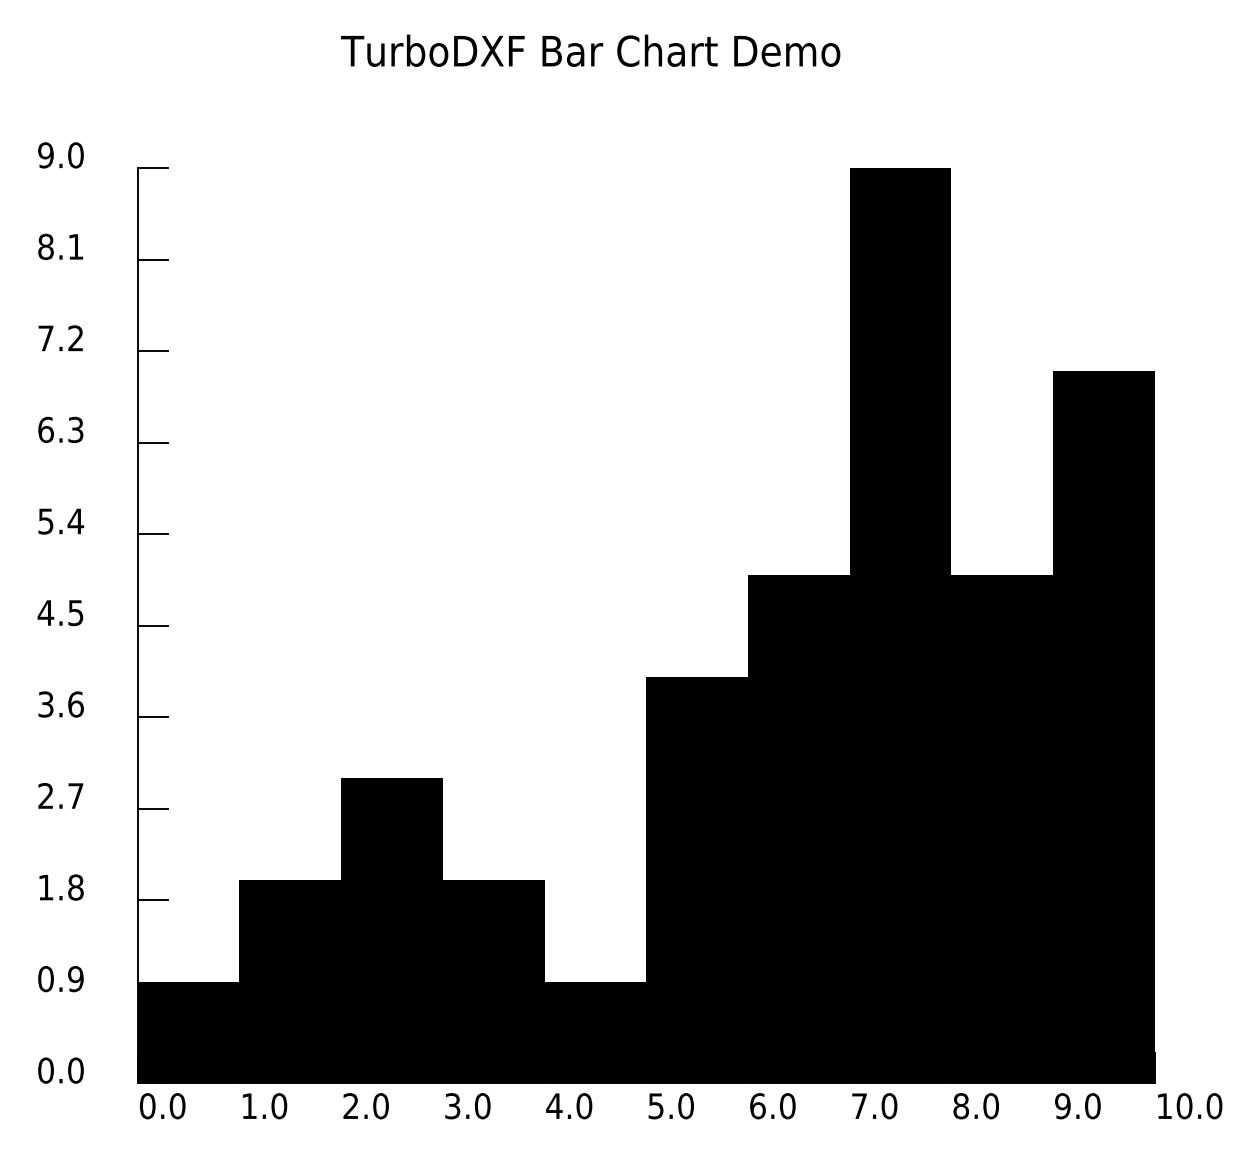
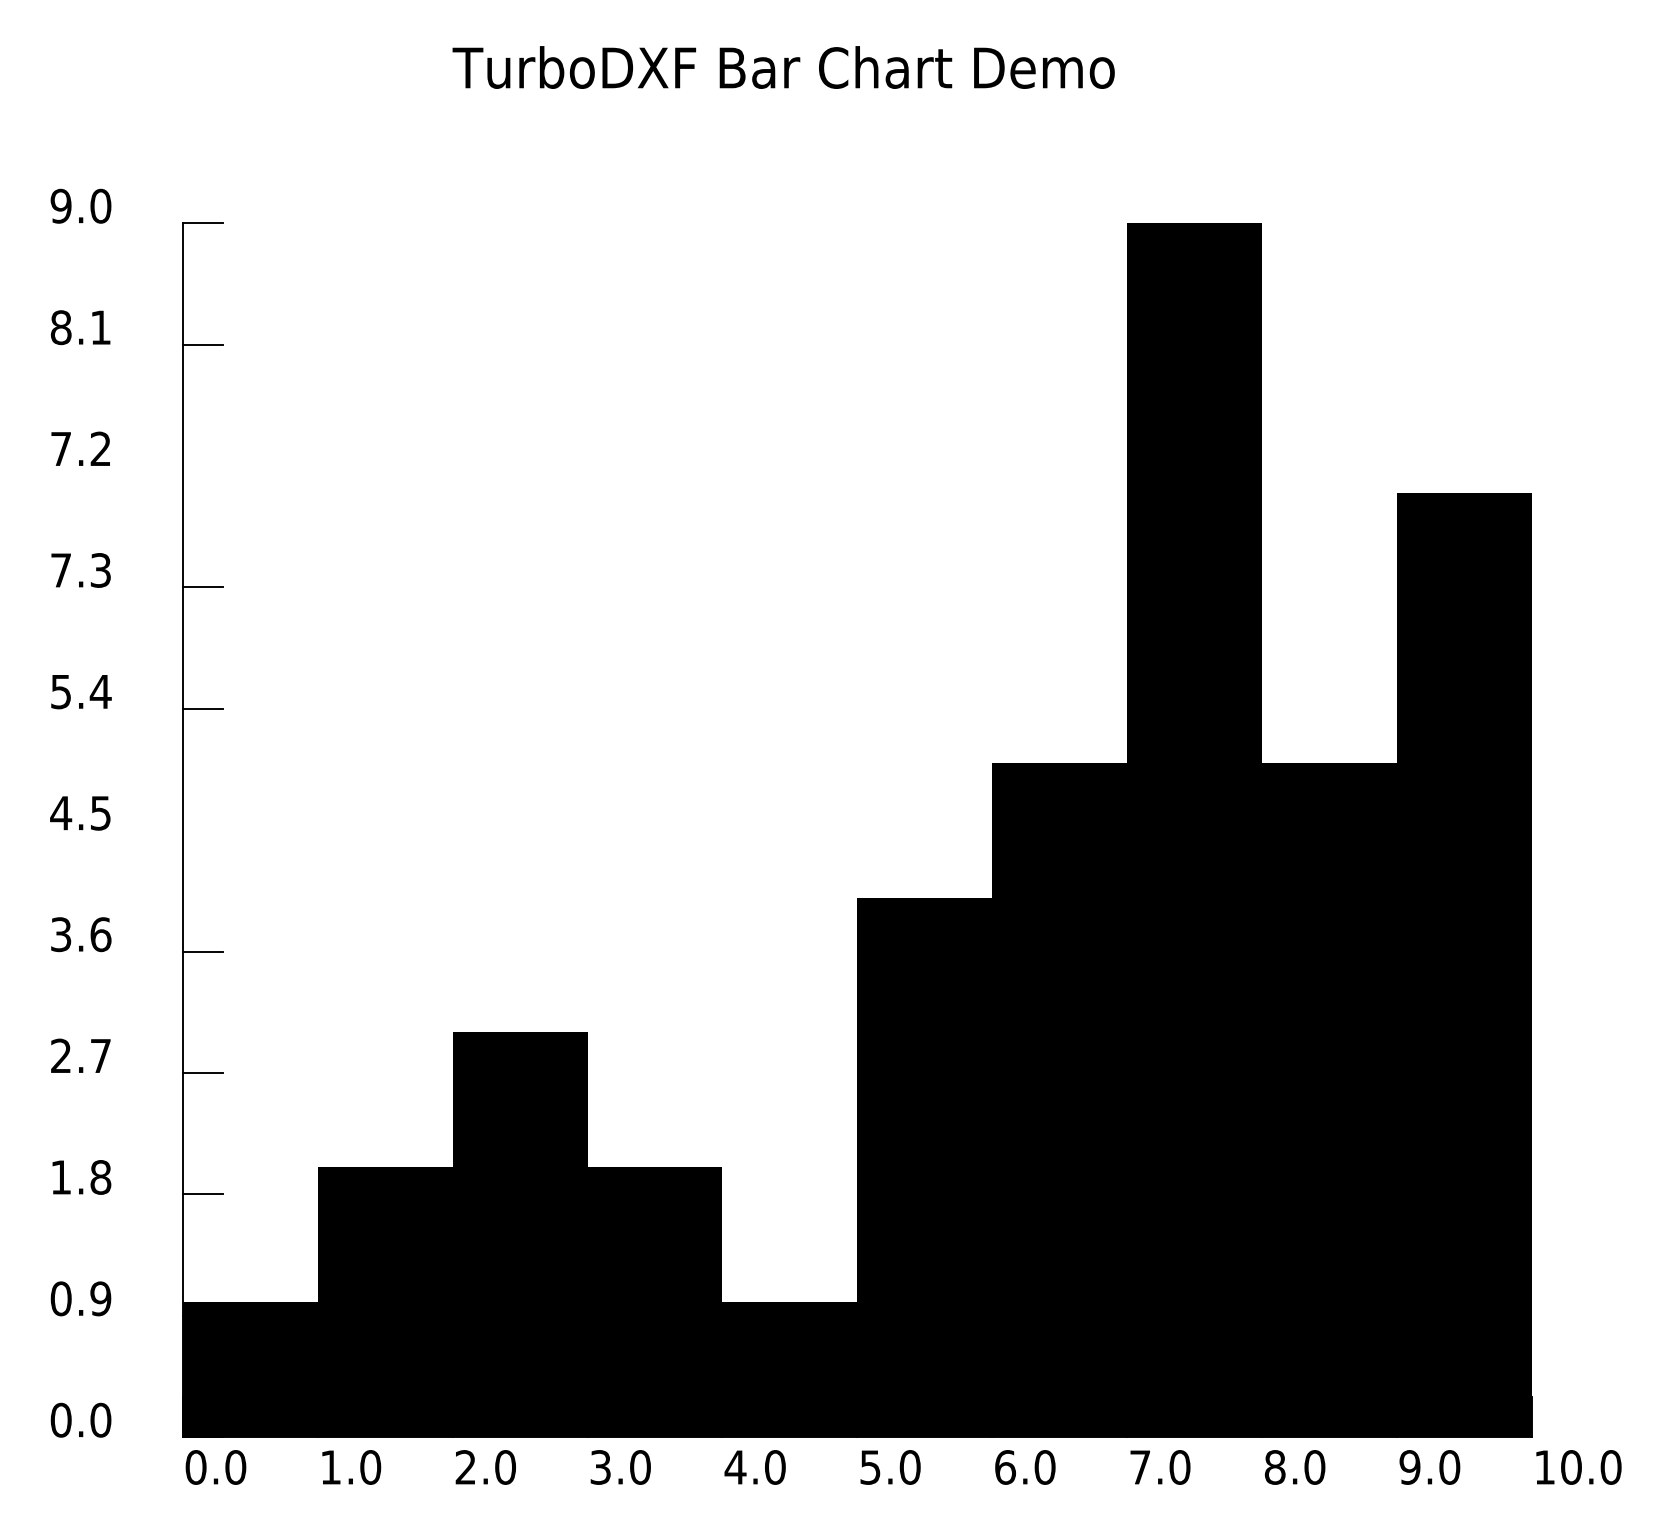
line: (152, 350) -> (202, 465), removed
text: (46, 429) -> (61, 570), 6.3 -> 7.3
line: (152, 626) -> (202, 830), removed

